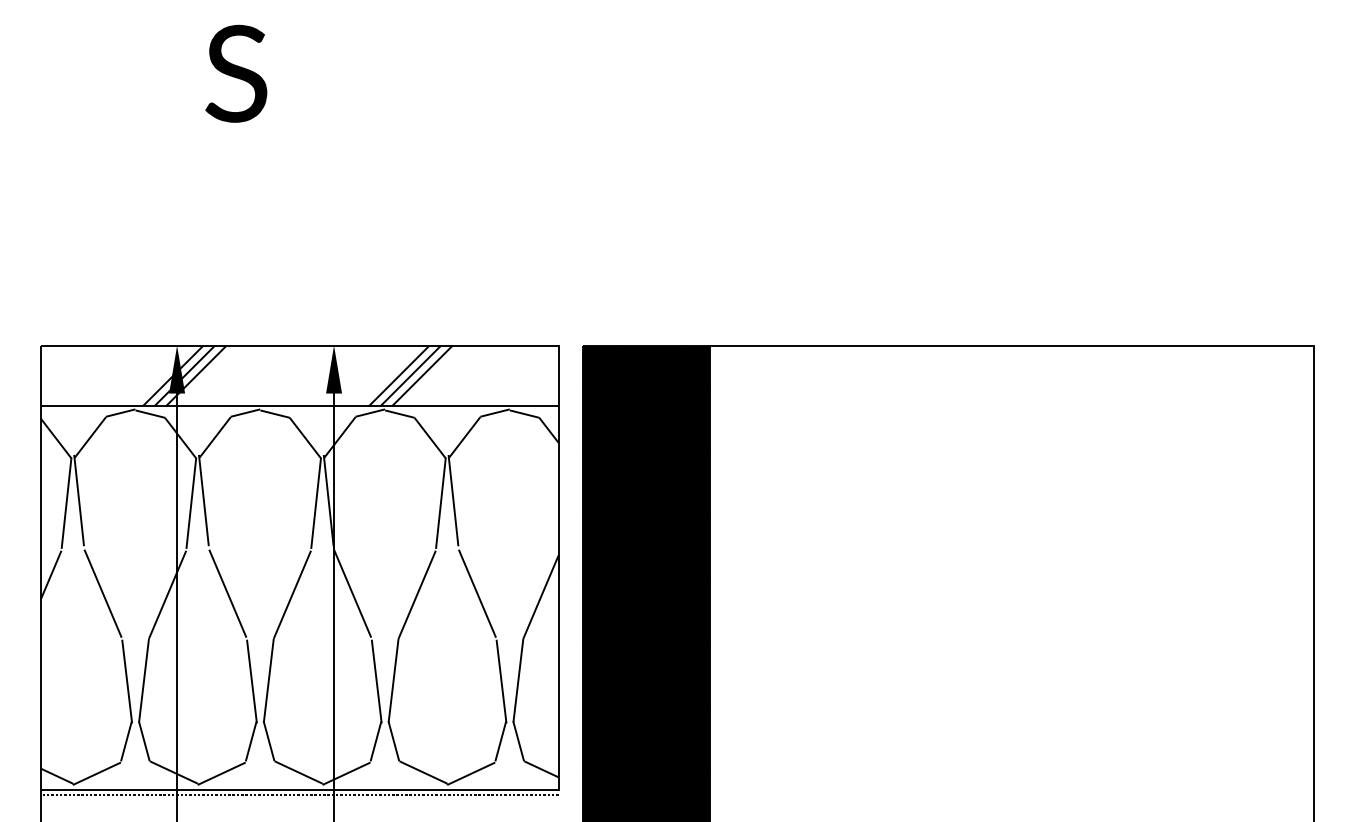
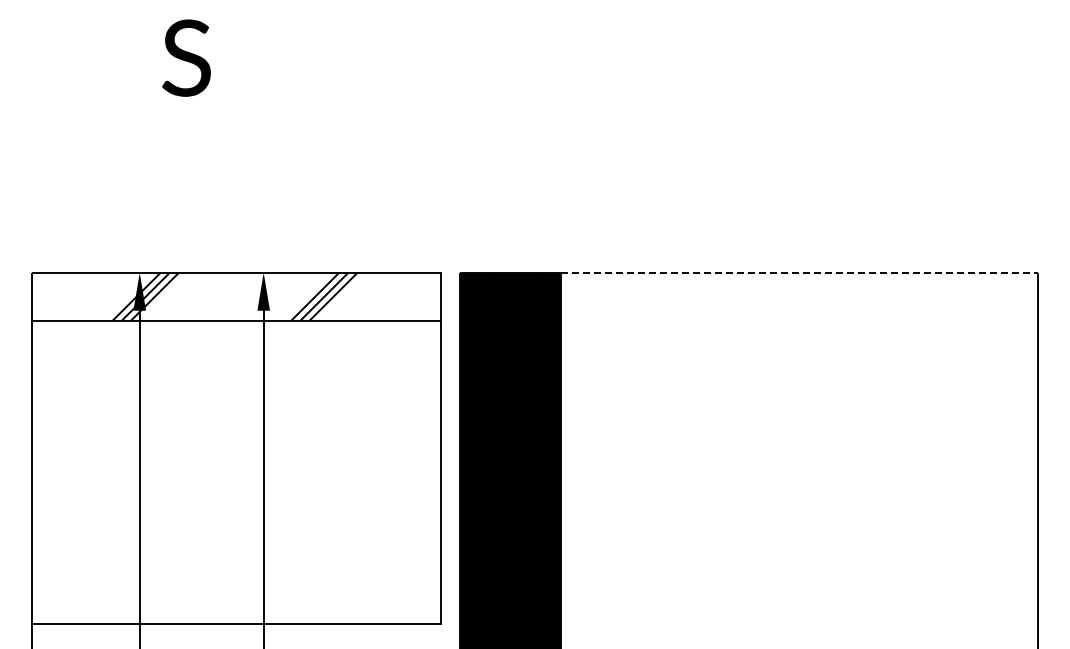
line: (1012, 345) -> (799, 272), solid -> dashed
hatch: (299, 597) -> (236, 471), removed
line: (299, 794) -> (236, 627), removed

